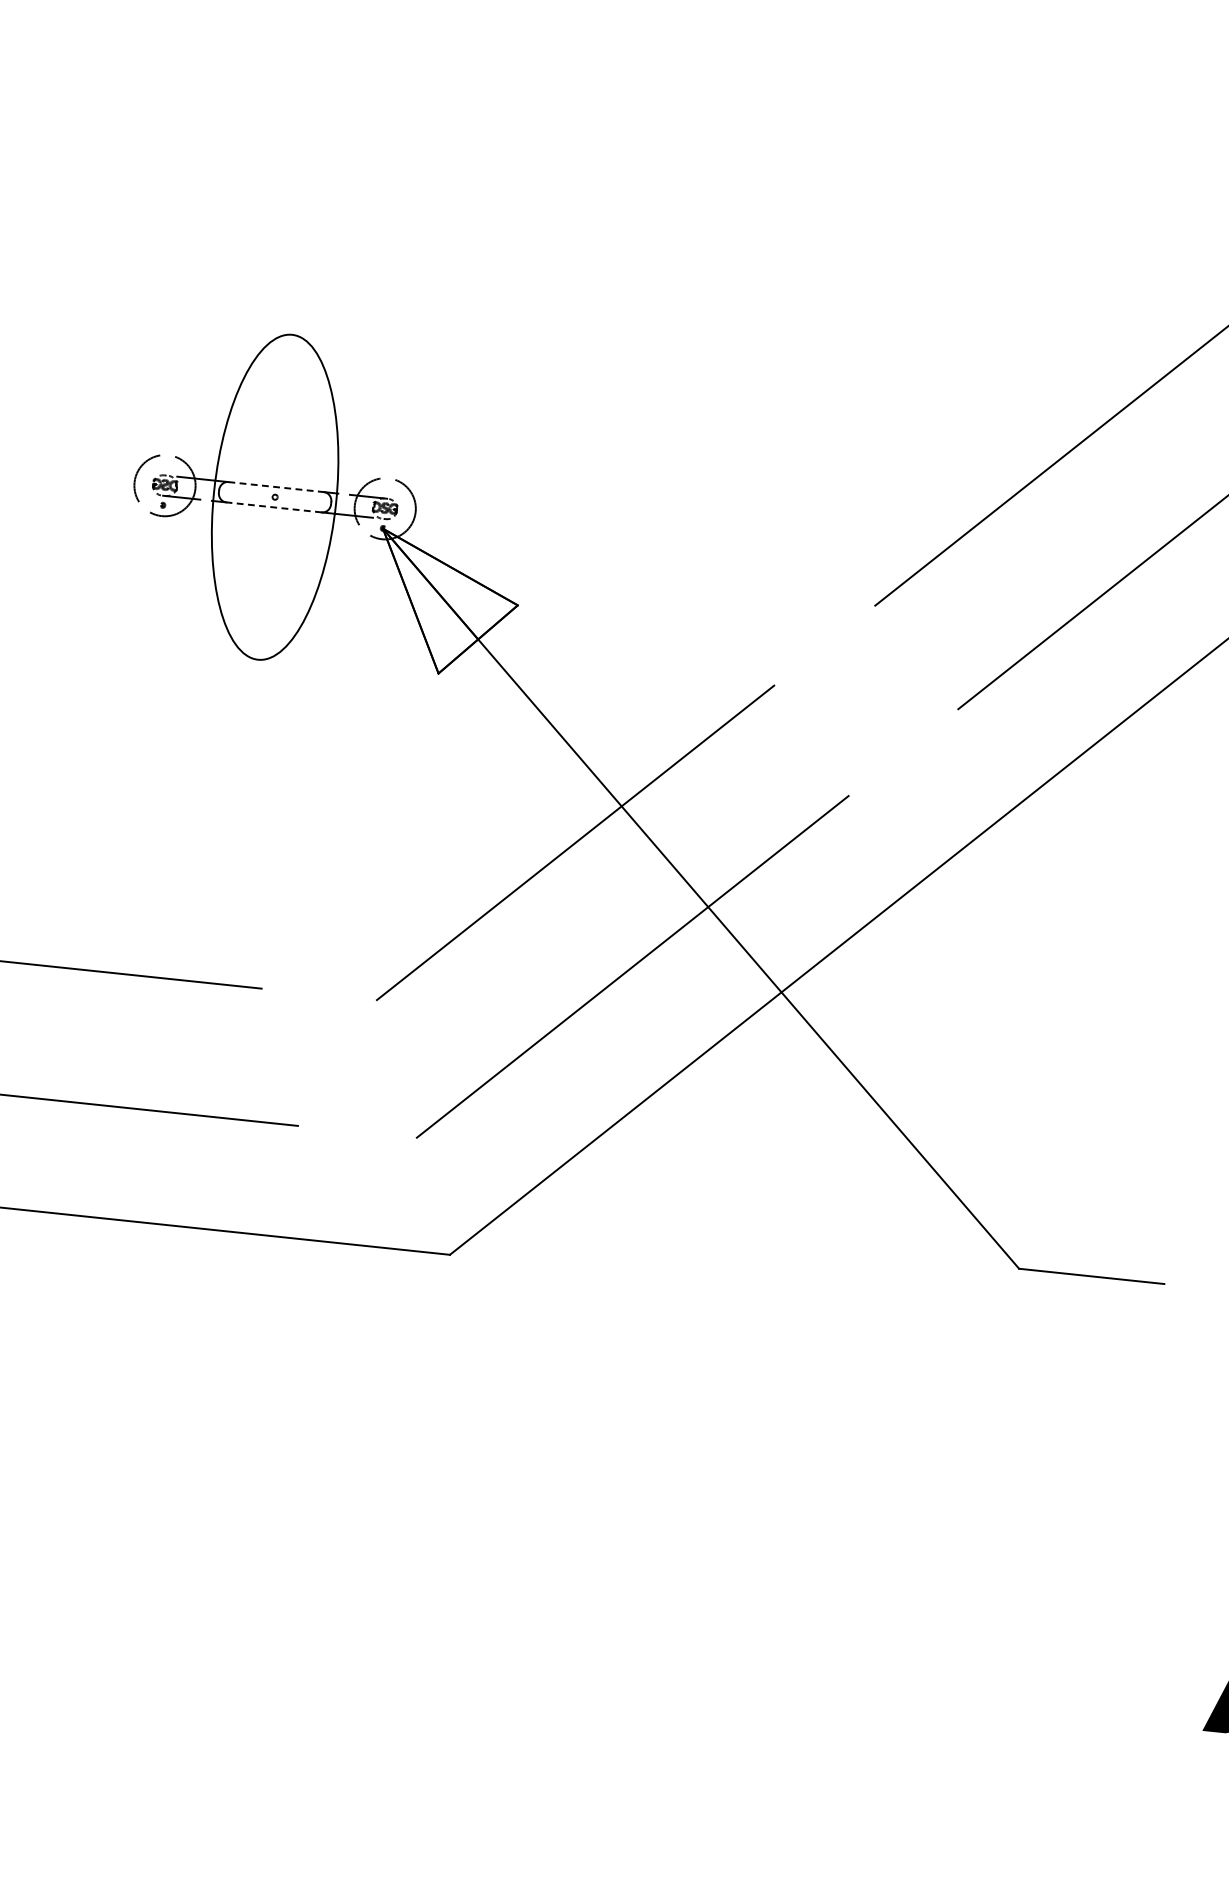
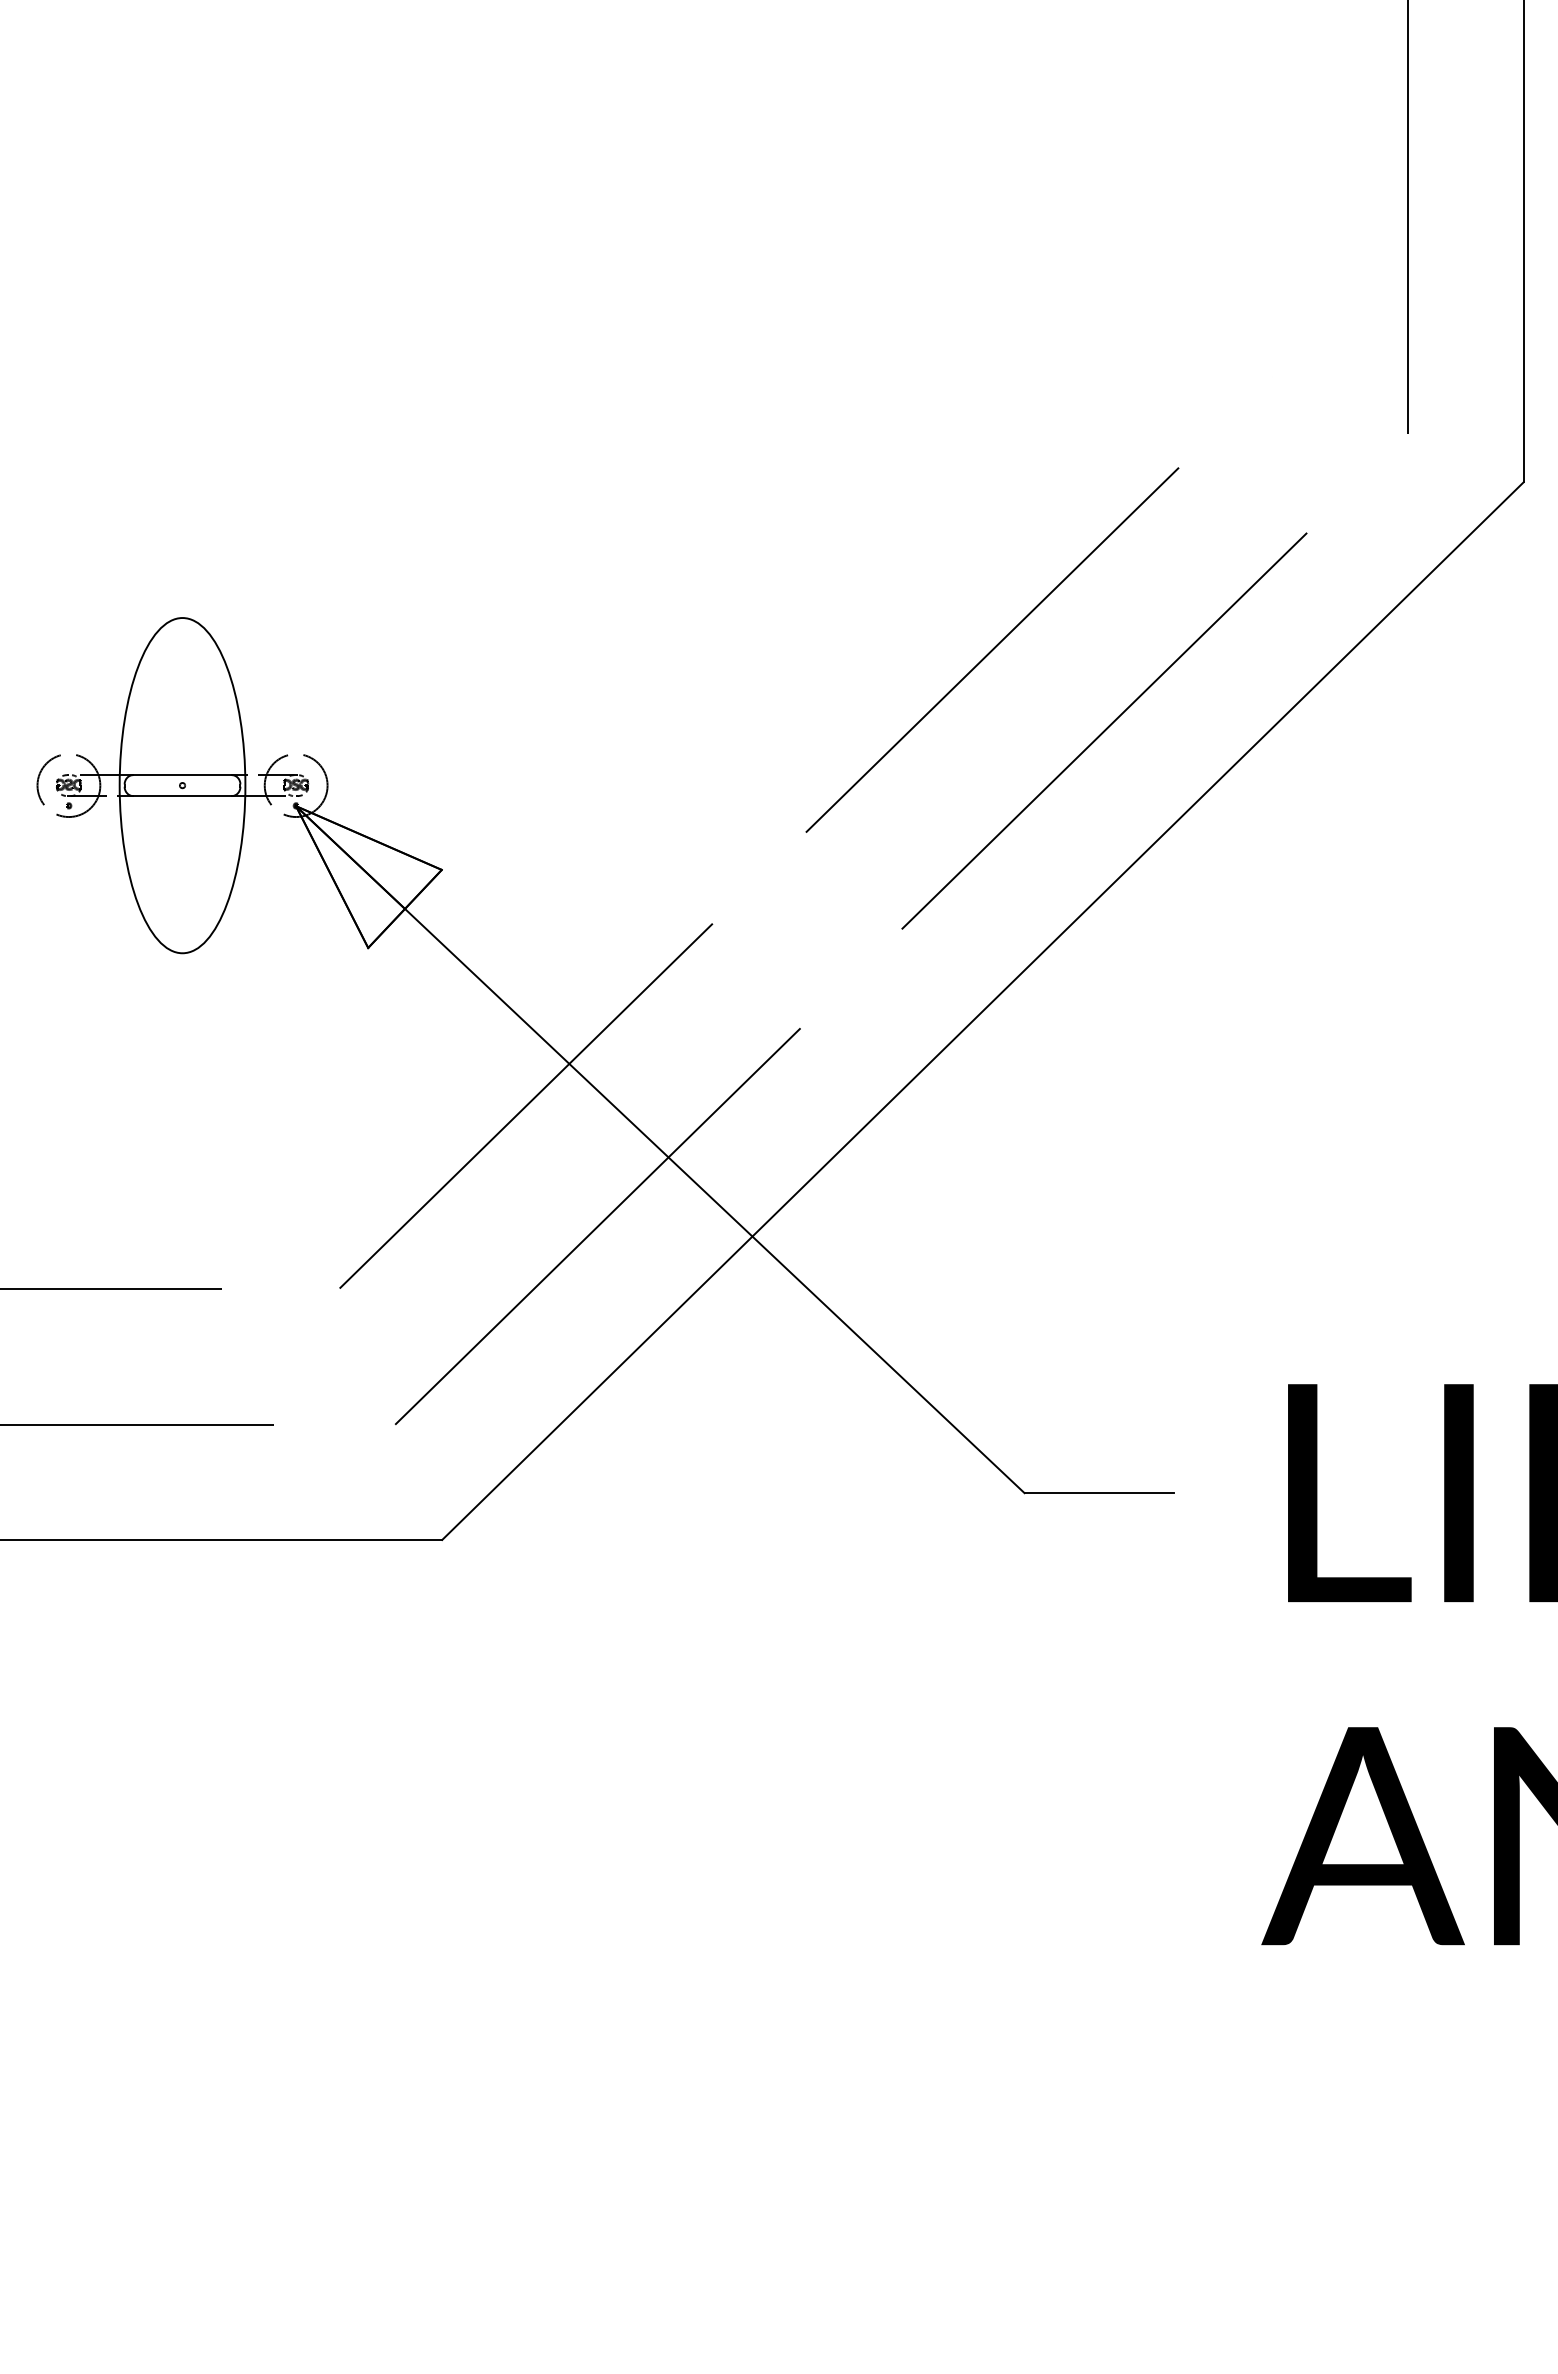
line: (277, 487) -> (183, 775), dashed -> solid
line: (273, 507) -> (182, 796), dashed -> solid

